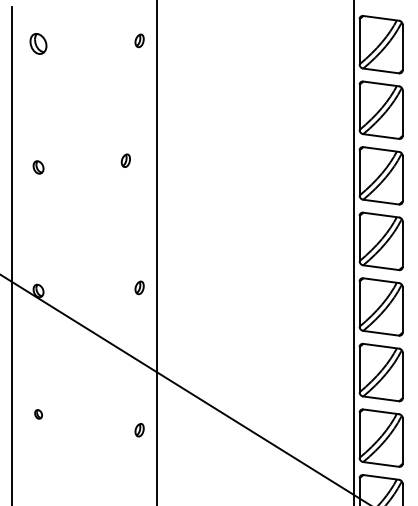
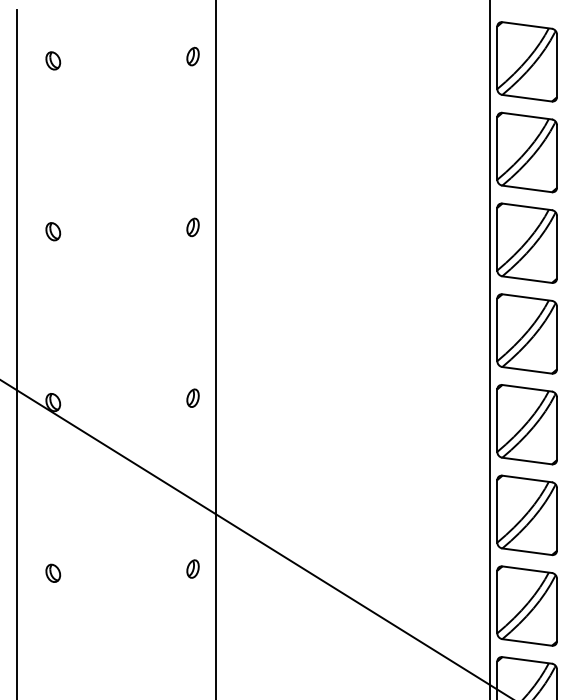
part: (38, 43) -> (53, 60), size x0.62
part: (125, 160) -> (192, 227), moved
part: (38, 413) -> (53, 572), size x1.43
part: (139, 429) -> (192, 568), moved

